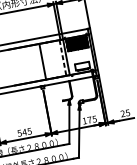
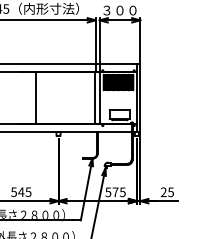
line: (62, 58) -> (94, 98), dashed -> solid
line: (42, 61) -> (36, 98), moved
text: (84, 121) -> (108, 192), 175 -> 575

